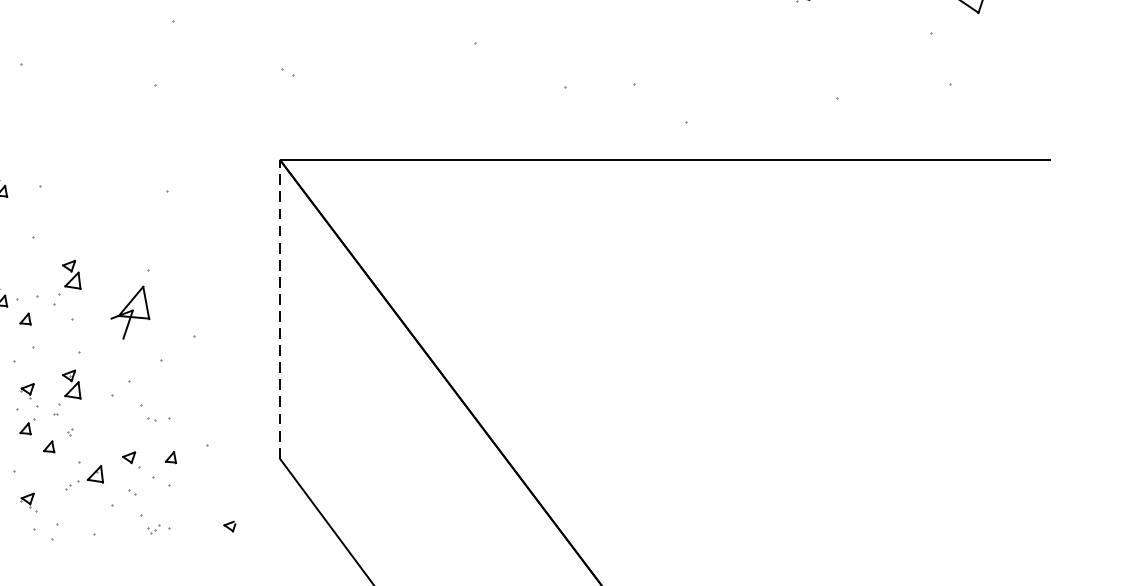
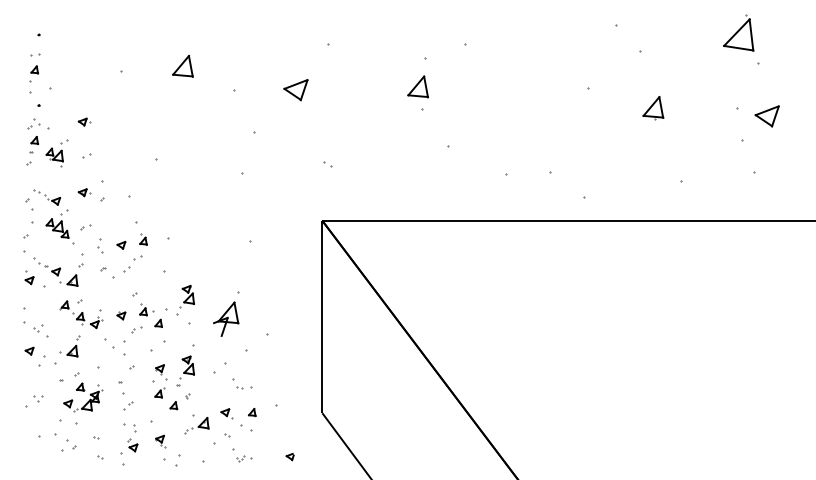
line: (280, 308) -> (322, 316), dashed -> solid

